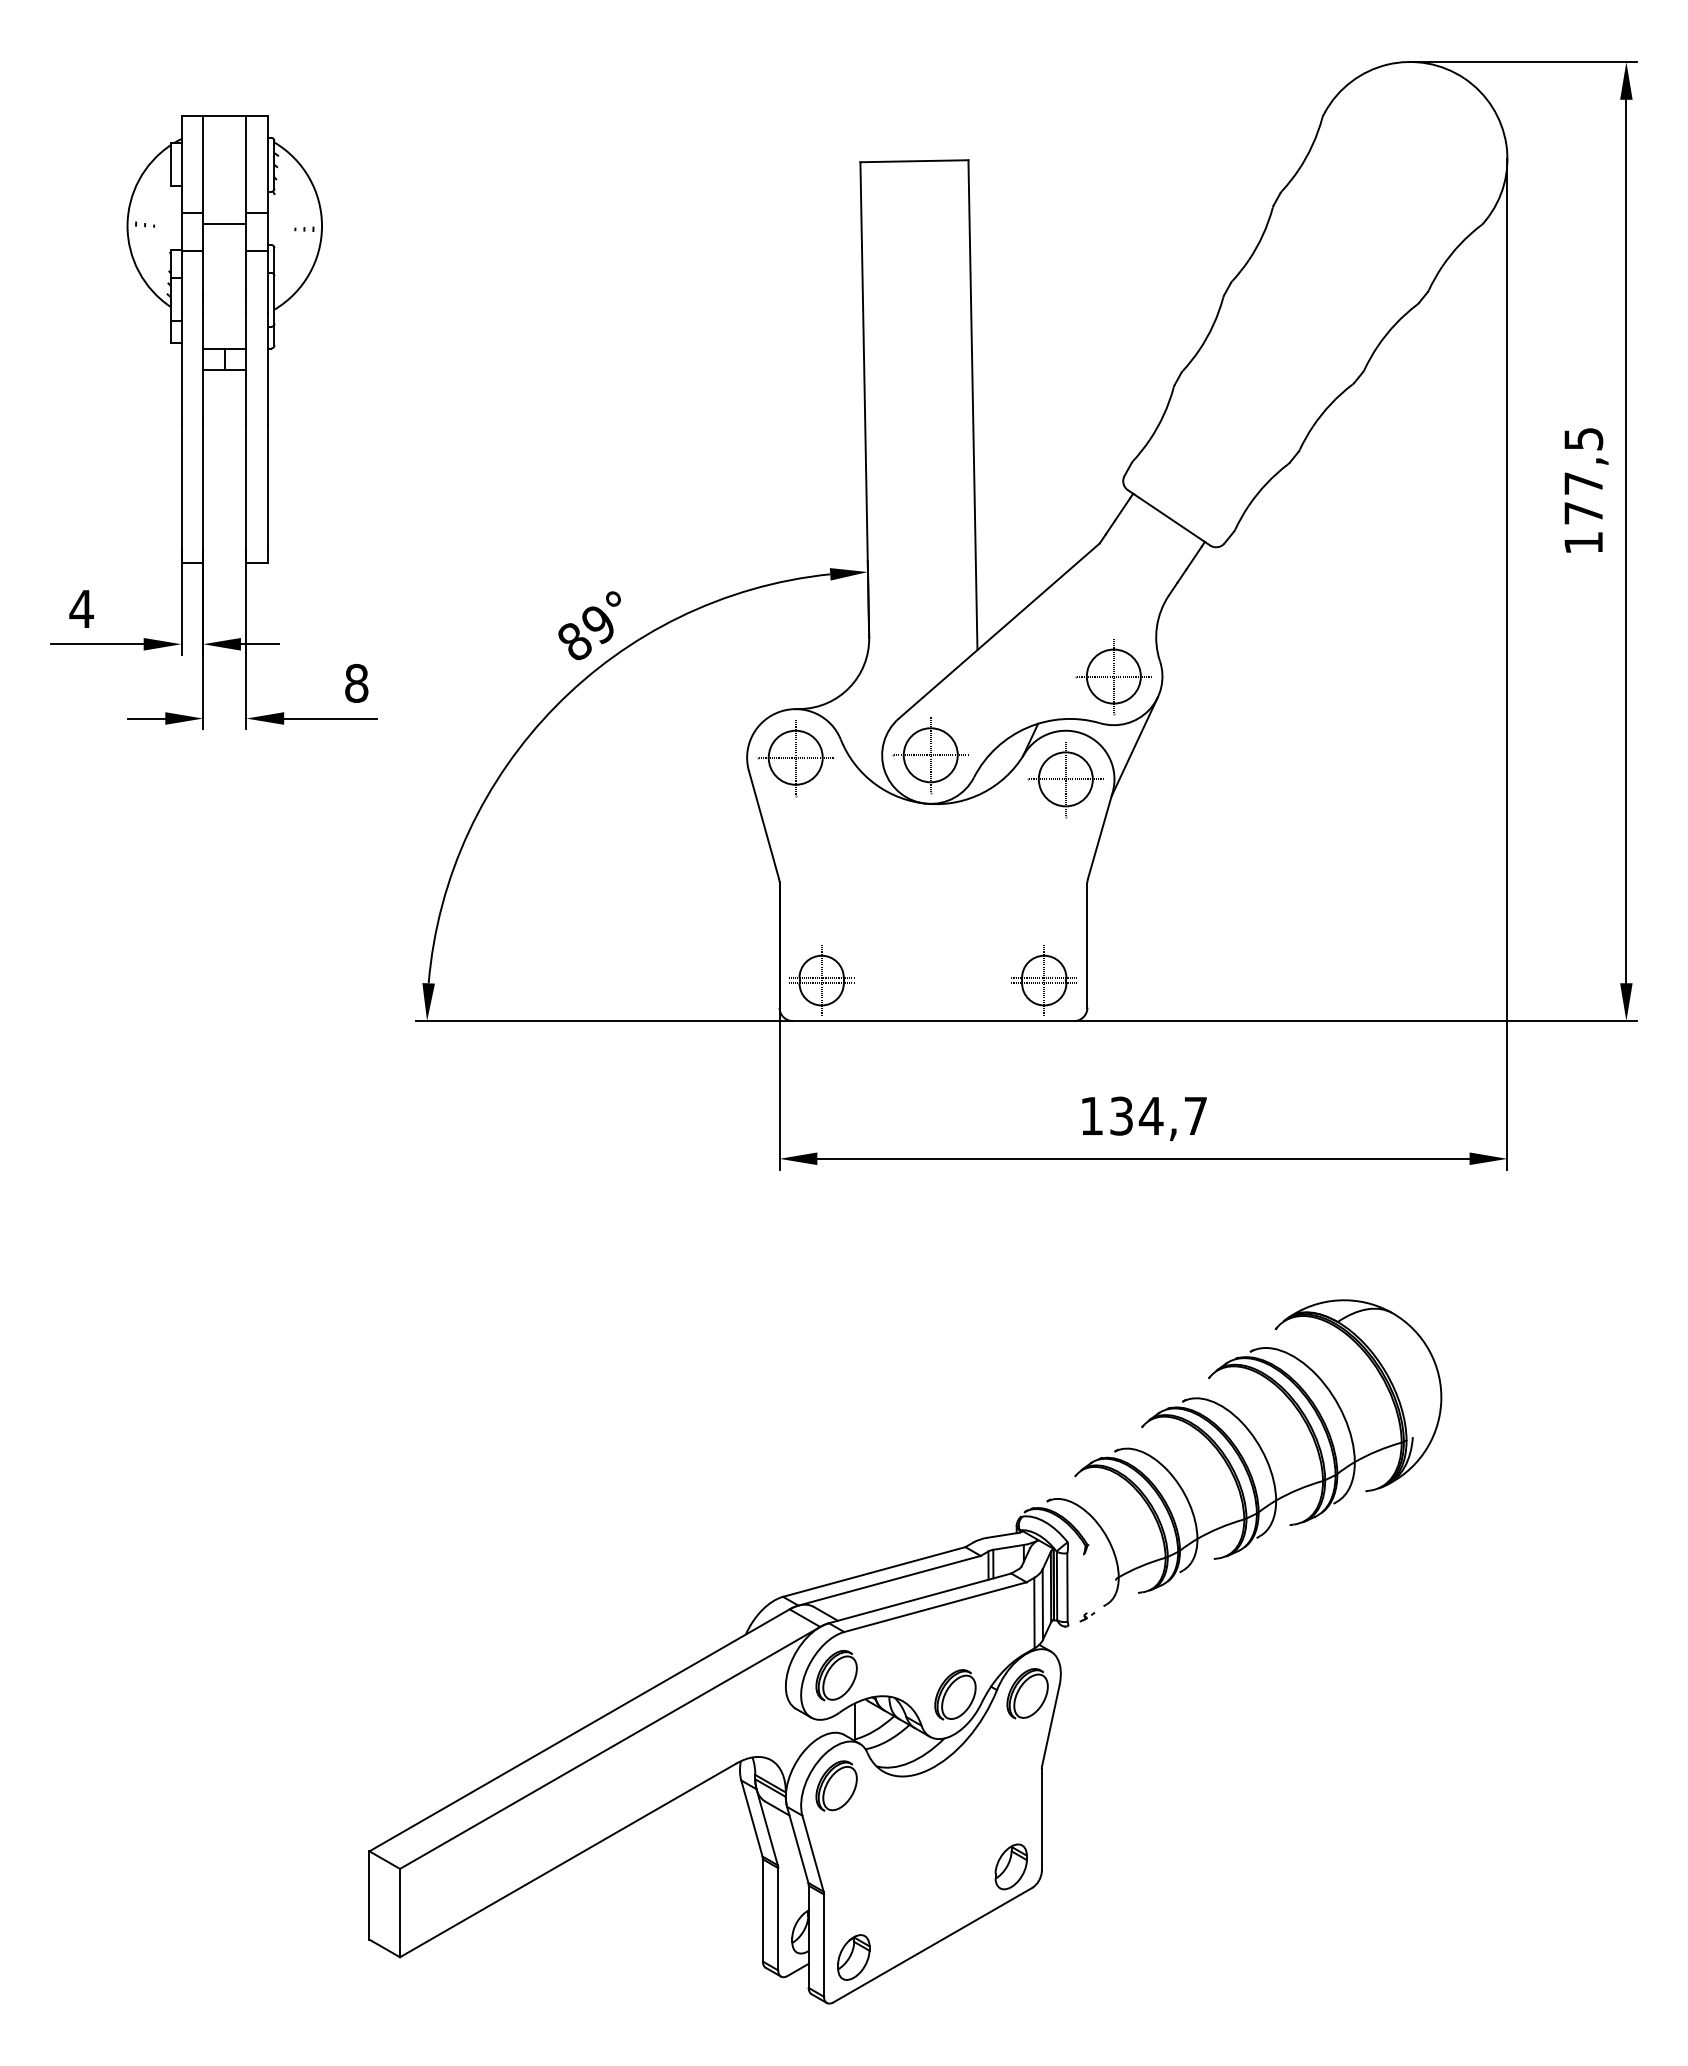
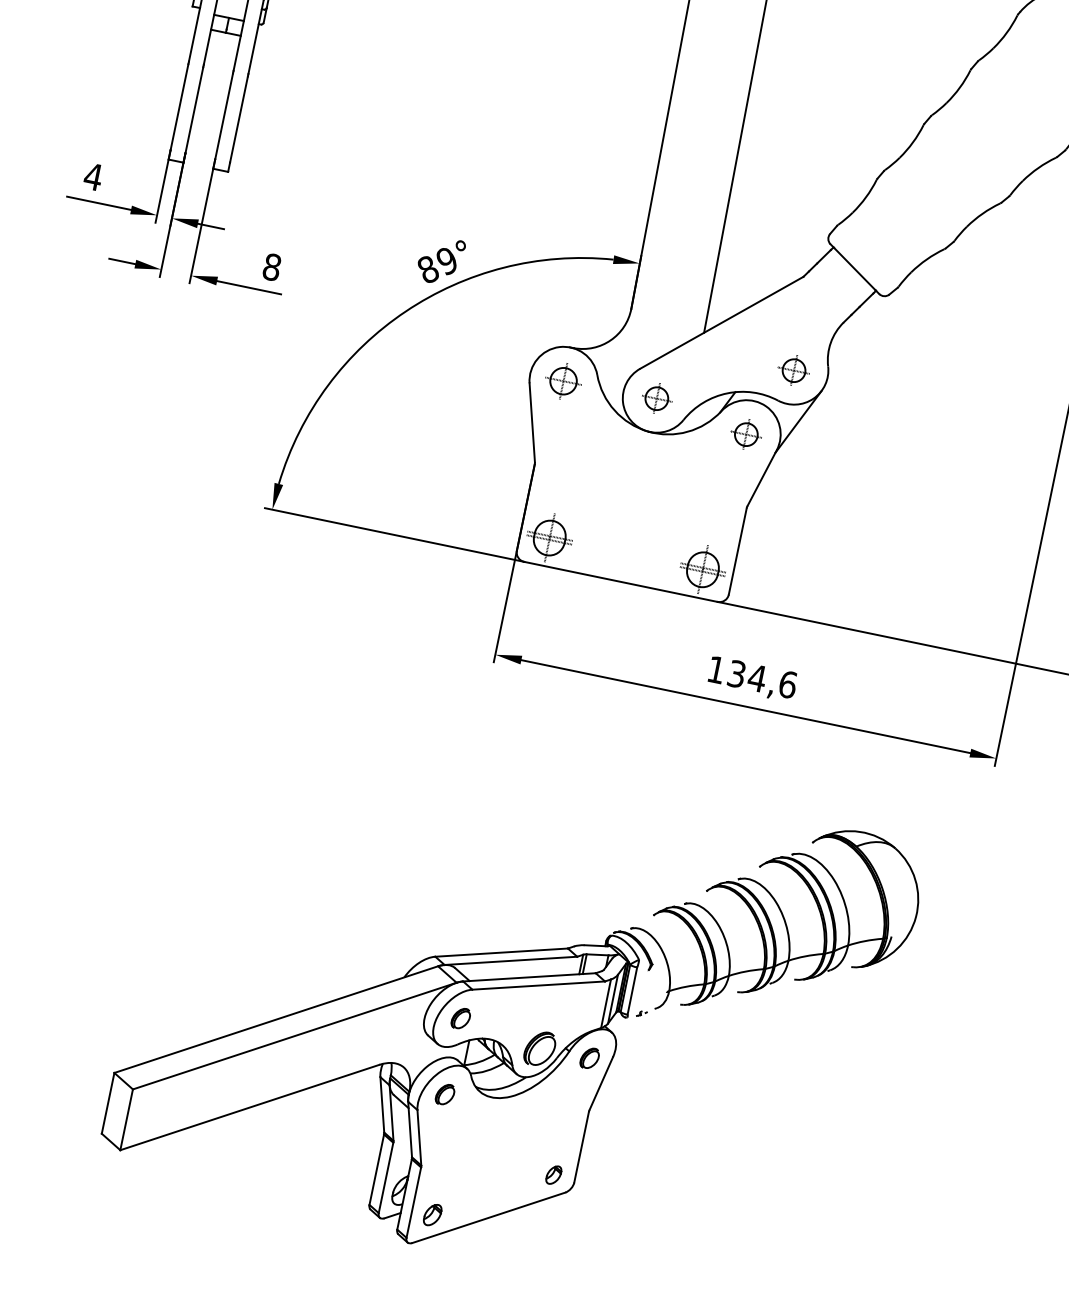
part: (1113, 677) -> (793, 371), size x0.6
part: (930, 755) -> (656, 398), size x0.6
part: (795, 758) -> (563, 381), size x0.7
part: (1065, 780) -> (746, 435), size x0.6
text: (1195, 1115) -> (787, 684), 134,7 -> 134,6
part: (836, 1675) -> (460, 1018), size x0.6
part: (1027, 1693) -> (589, 1058), size x0.6
part: (836, 1785) -> (445, 1094), size x0.6
part: (1010, 1866) -> (553, 1174), size x0.6
part: (853, 1957) -> (432, 1215), size x0.7

